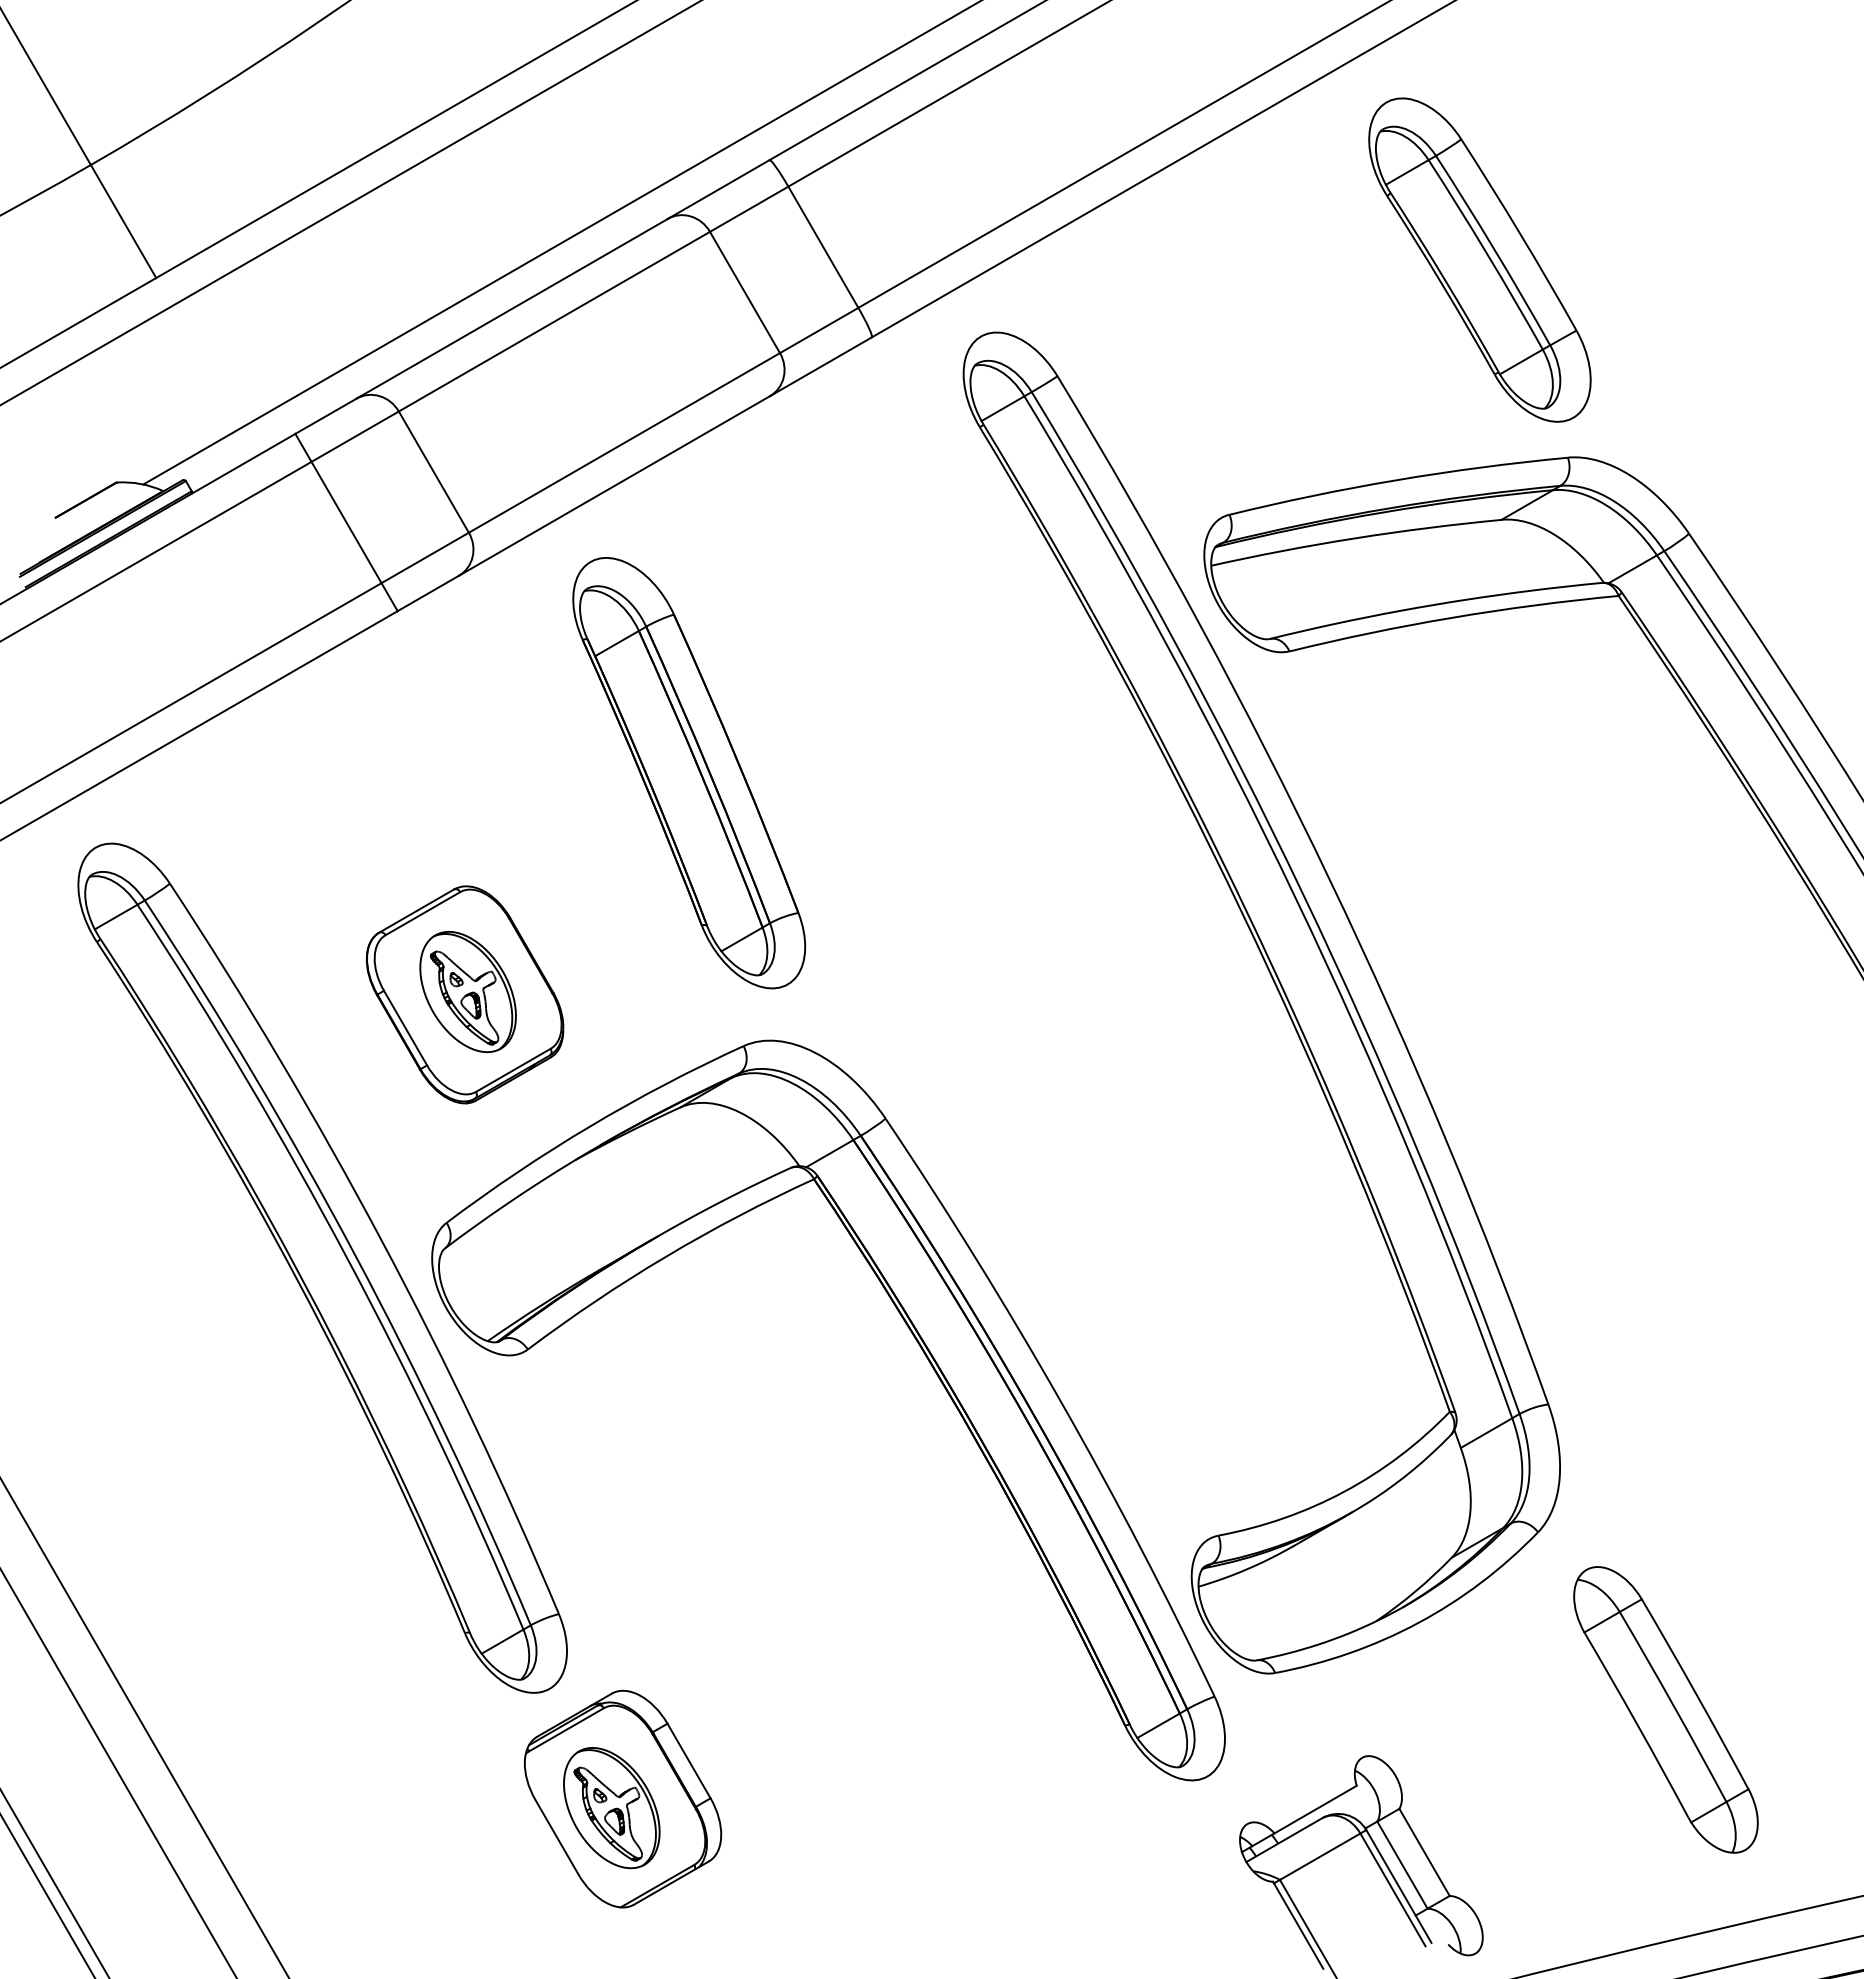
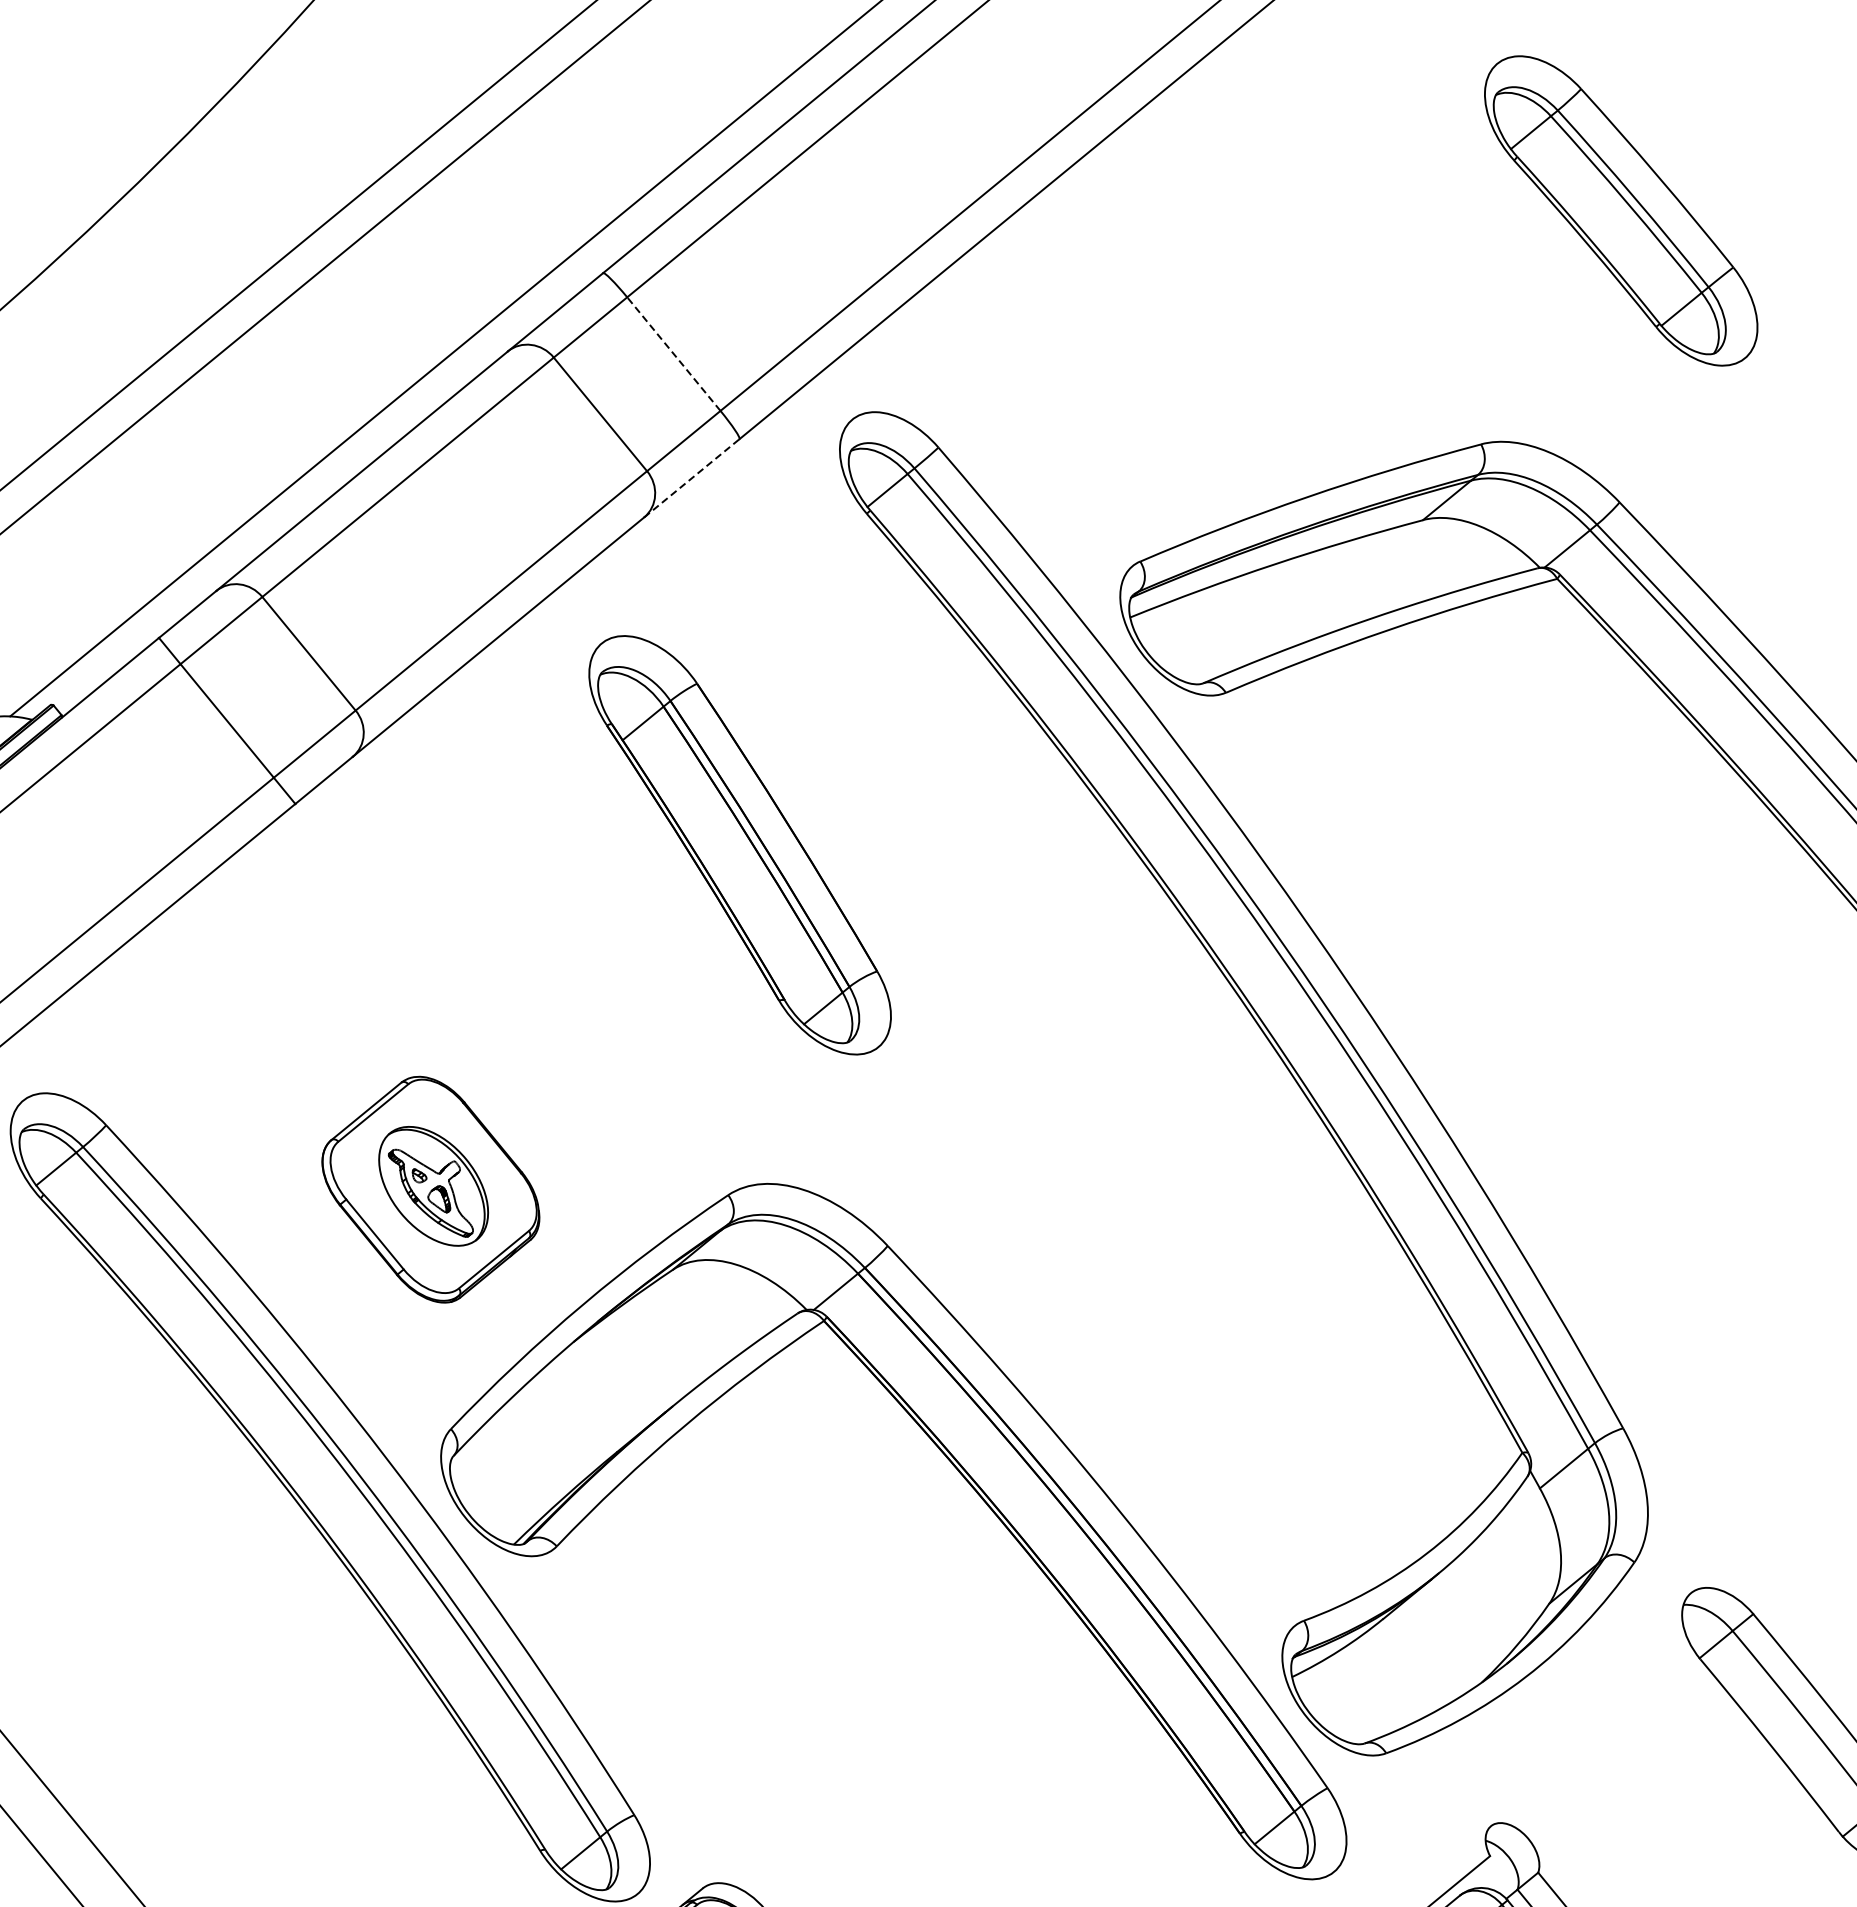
line: (823, 246) -> (673, 353), solid -> dashed
part: (1479, 259) -> (1620, 210), moved
line: (820, 366) -> (691, 478), solid -> dashed
part: (689, 773) -> (740, 845), moved

